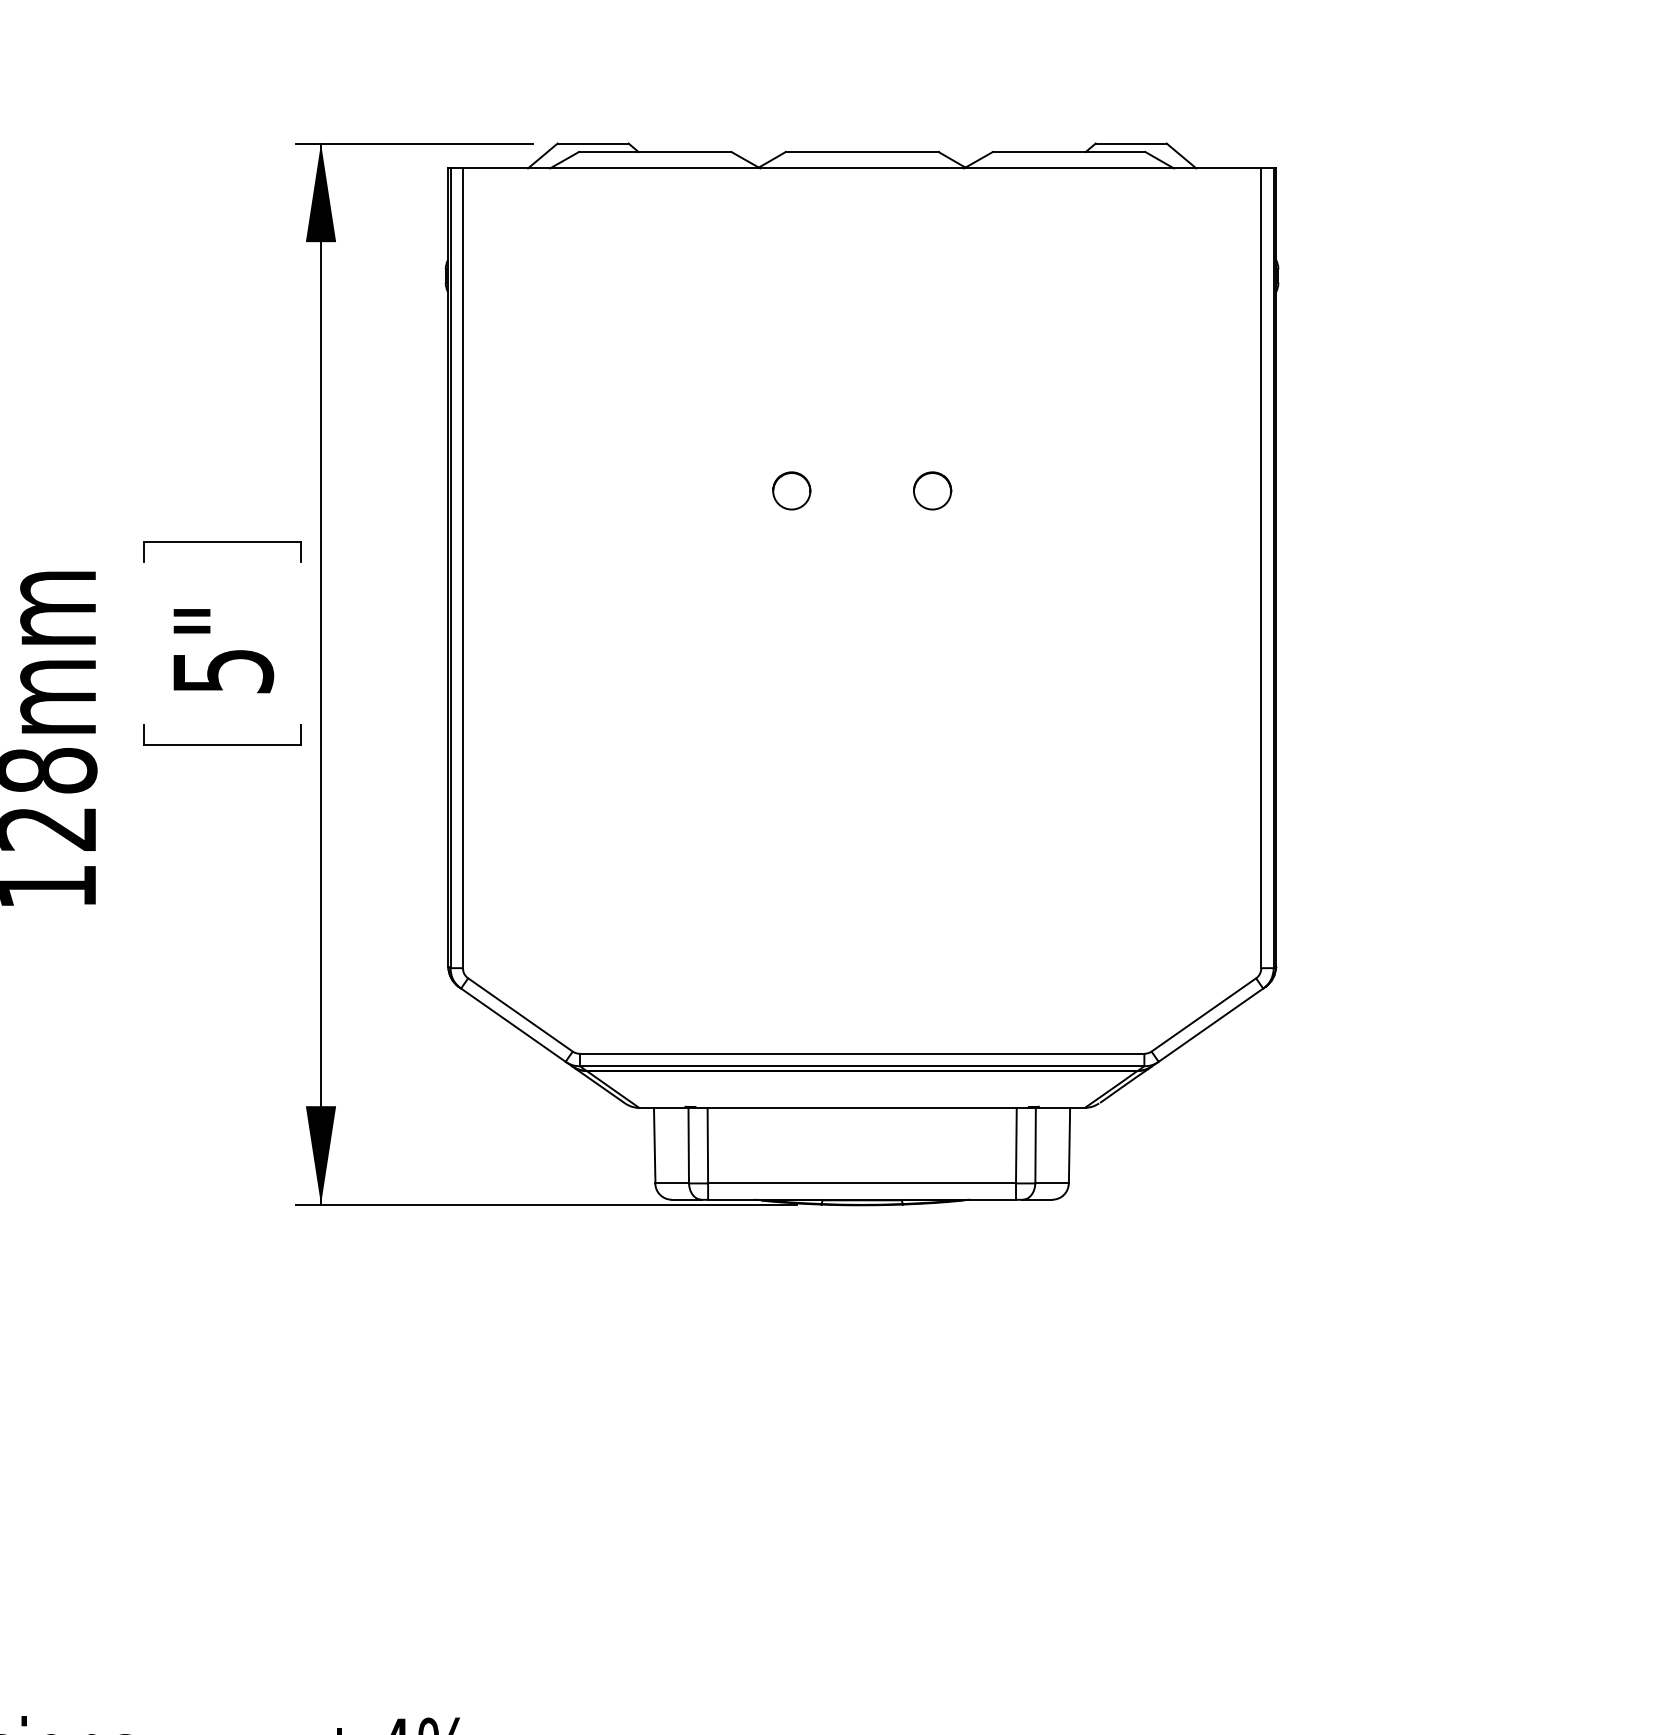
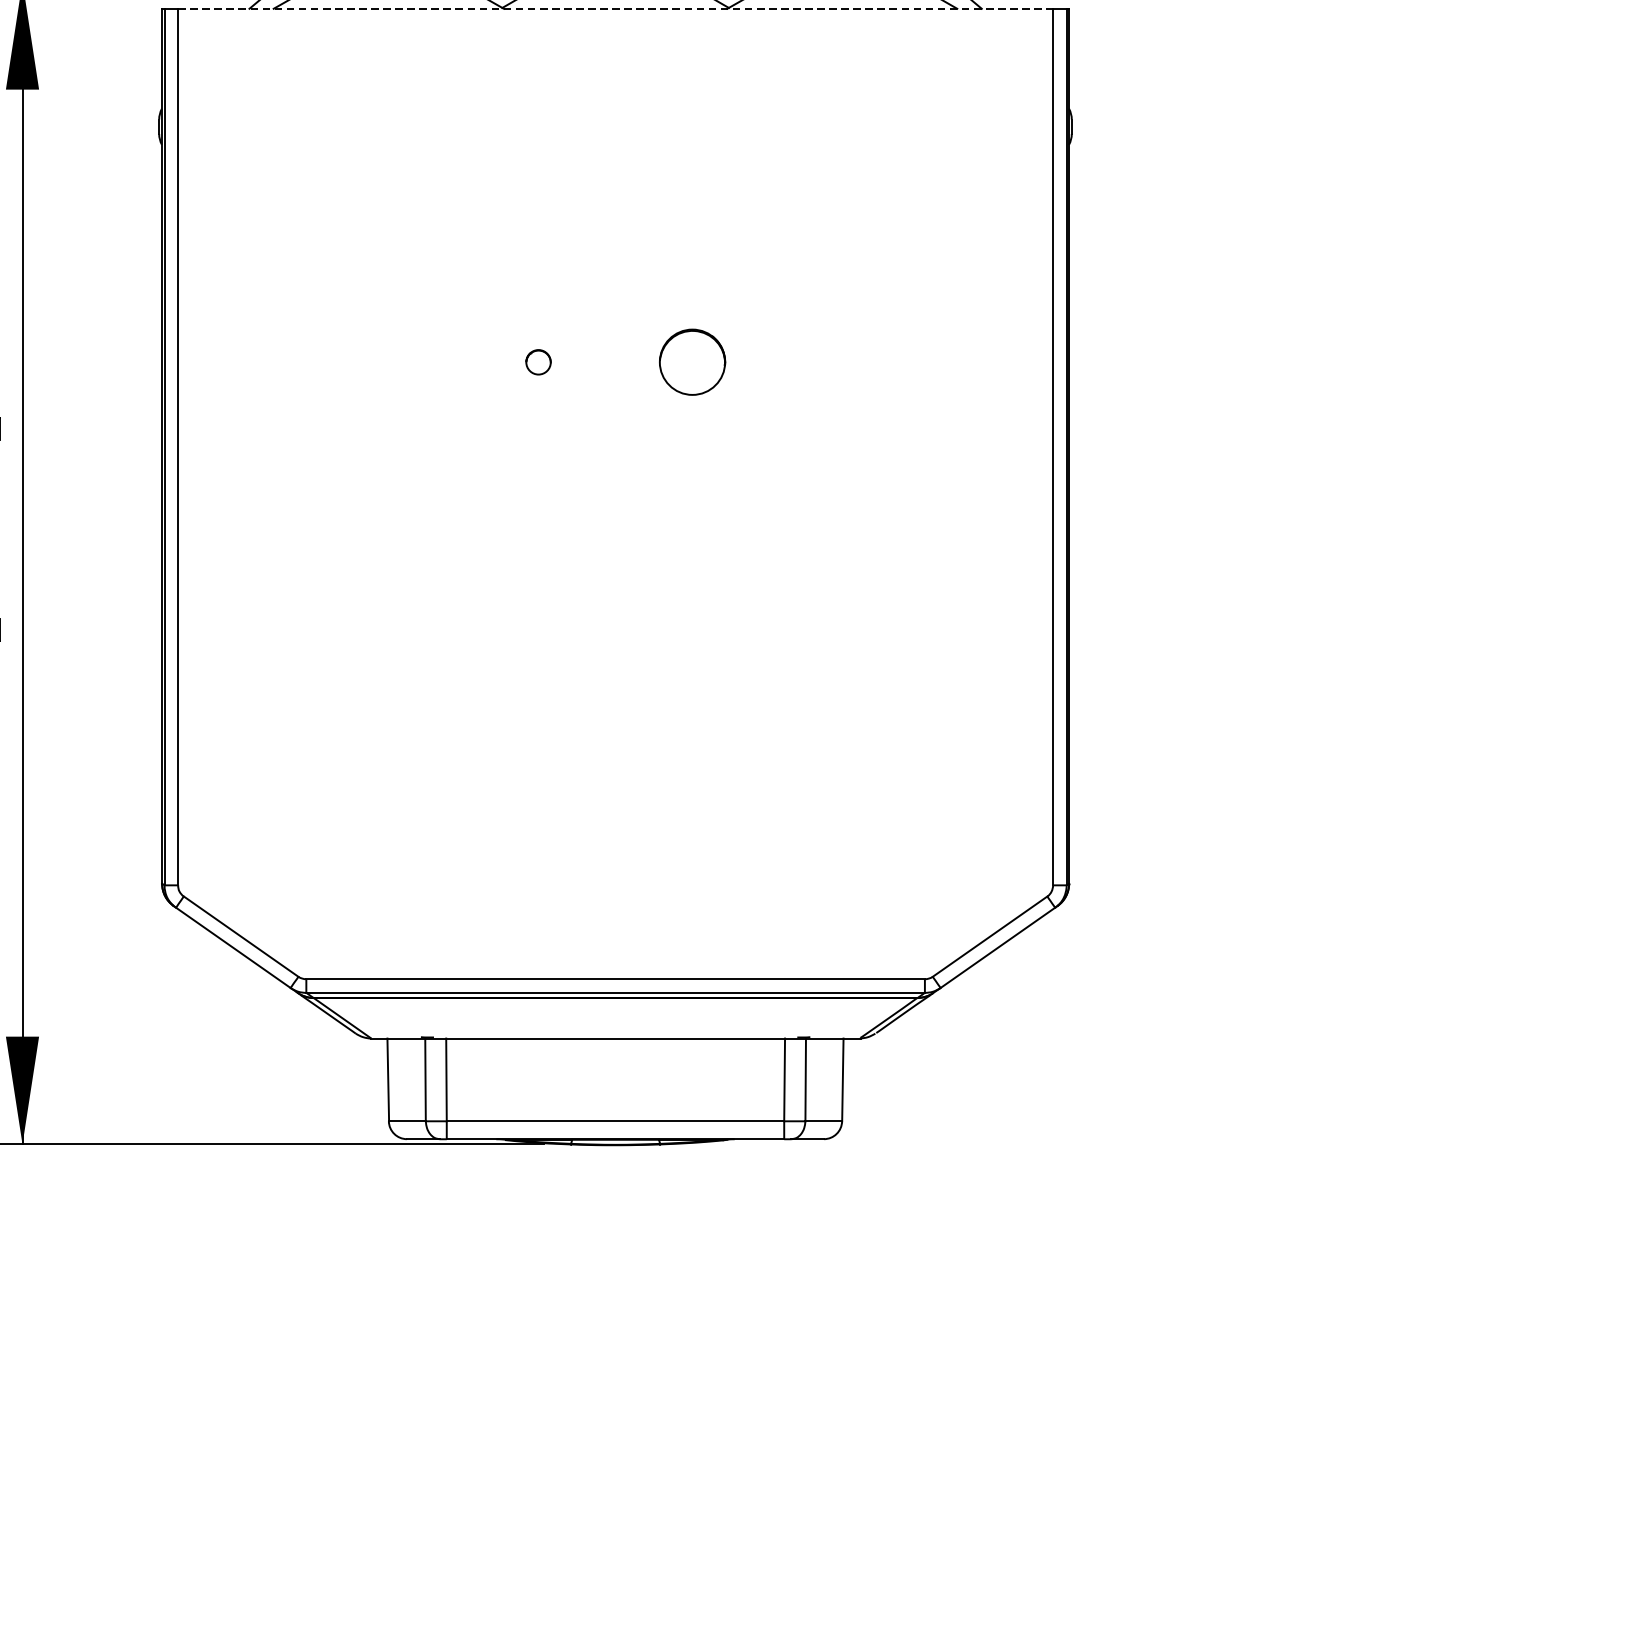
line: (862, 168) -> (615, 8), solid -> dashed
circle: (791, 490) -> (538, 361), size x0.6
circle: (932, 490) -> (692, 361), size x1.6

